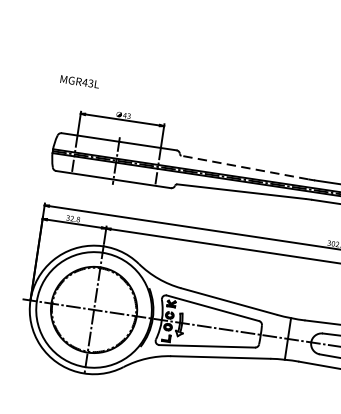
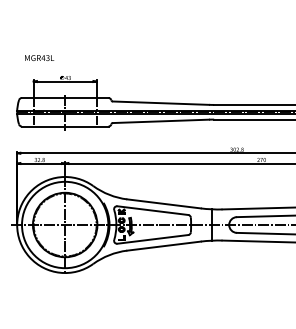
text: (79, 81) -> (39, 57), moved
line: (244, 167) -> (160, 103), dashed -> solid

